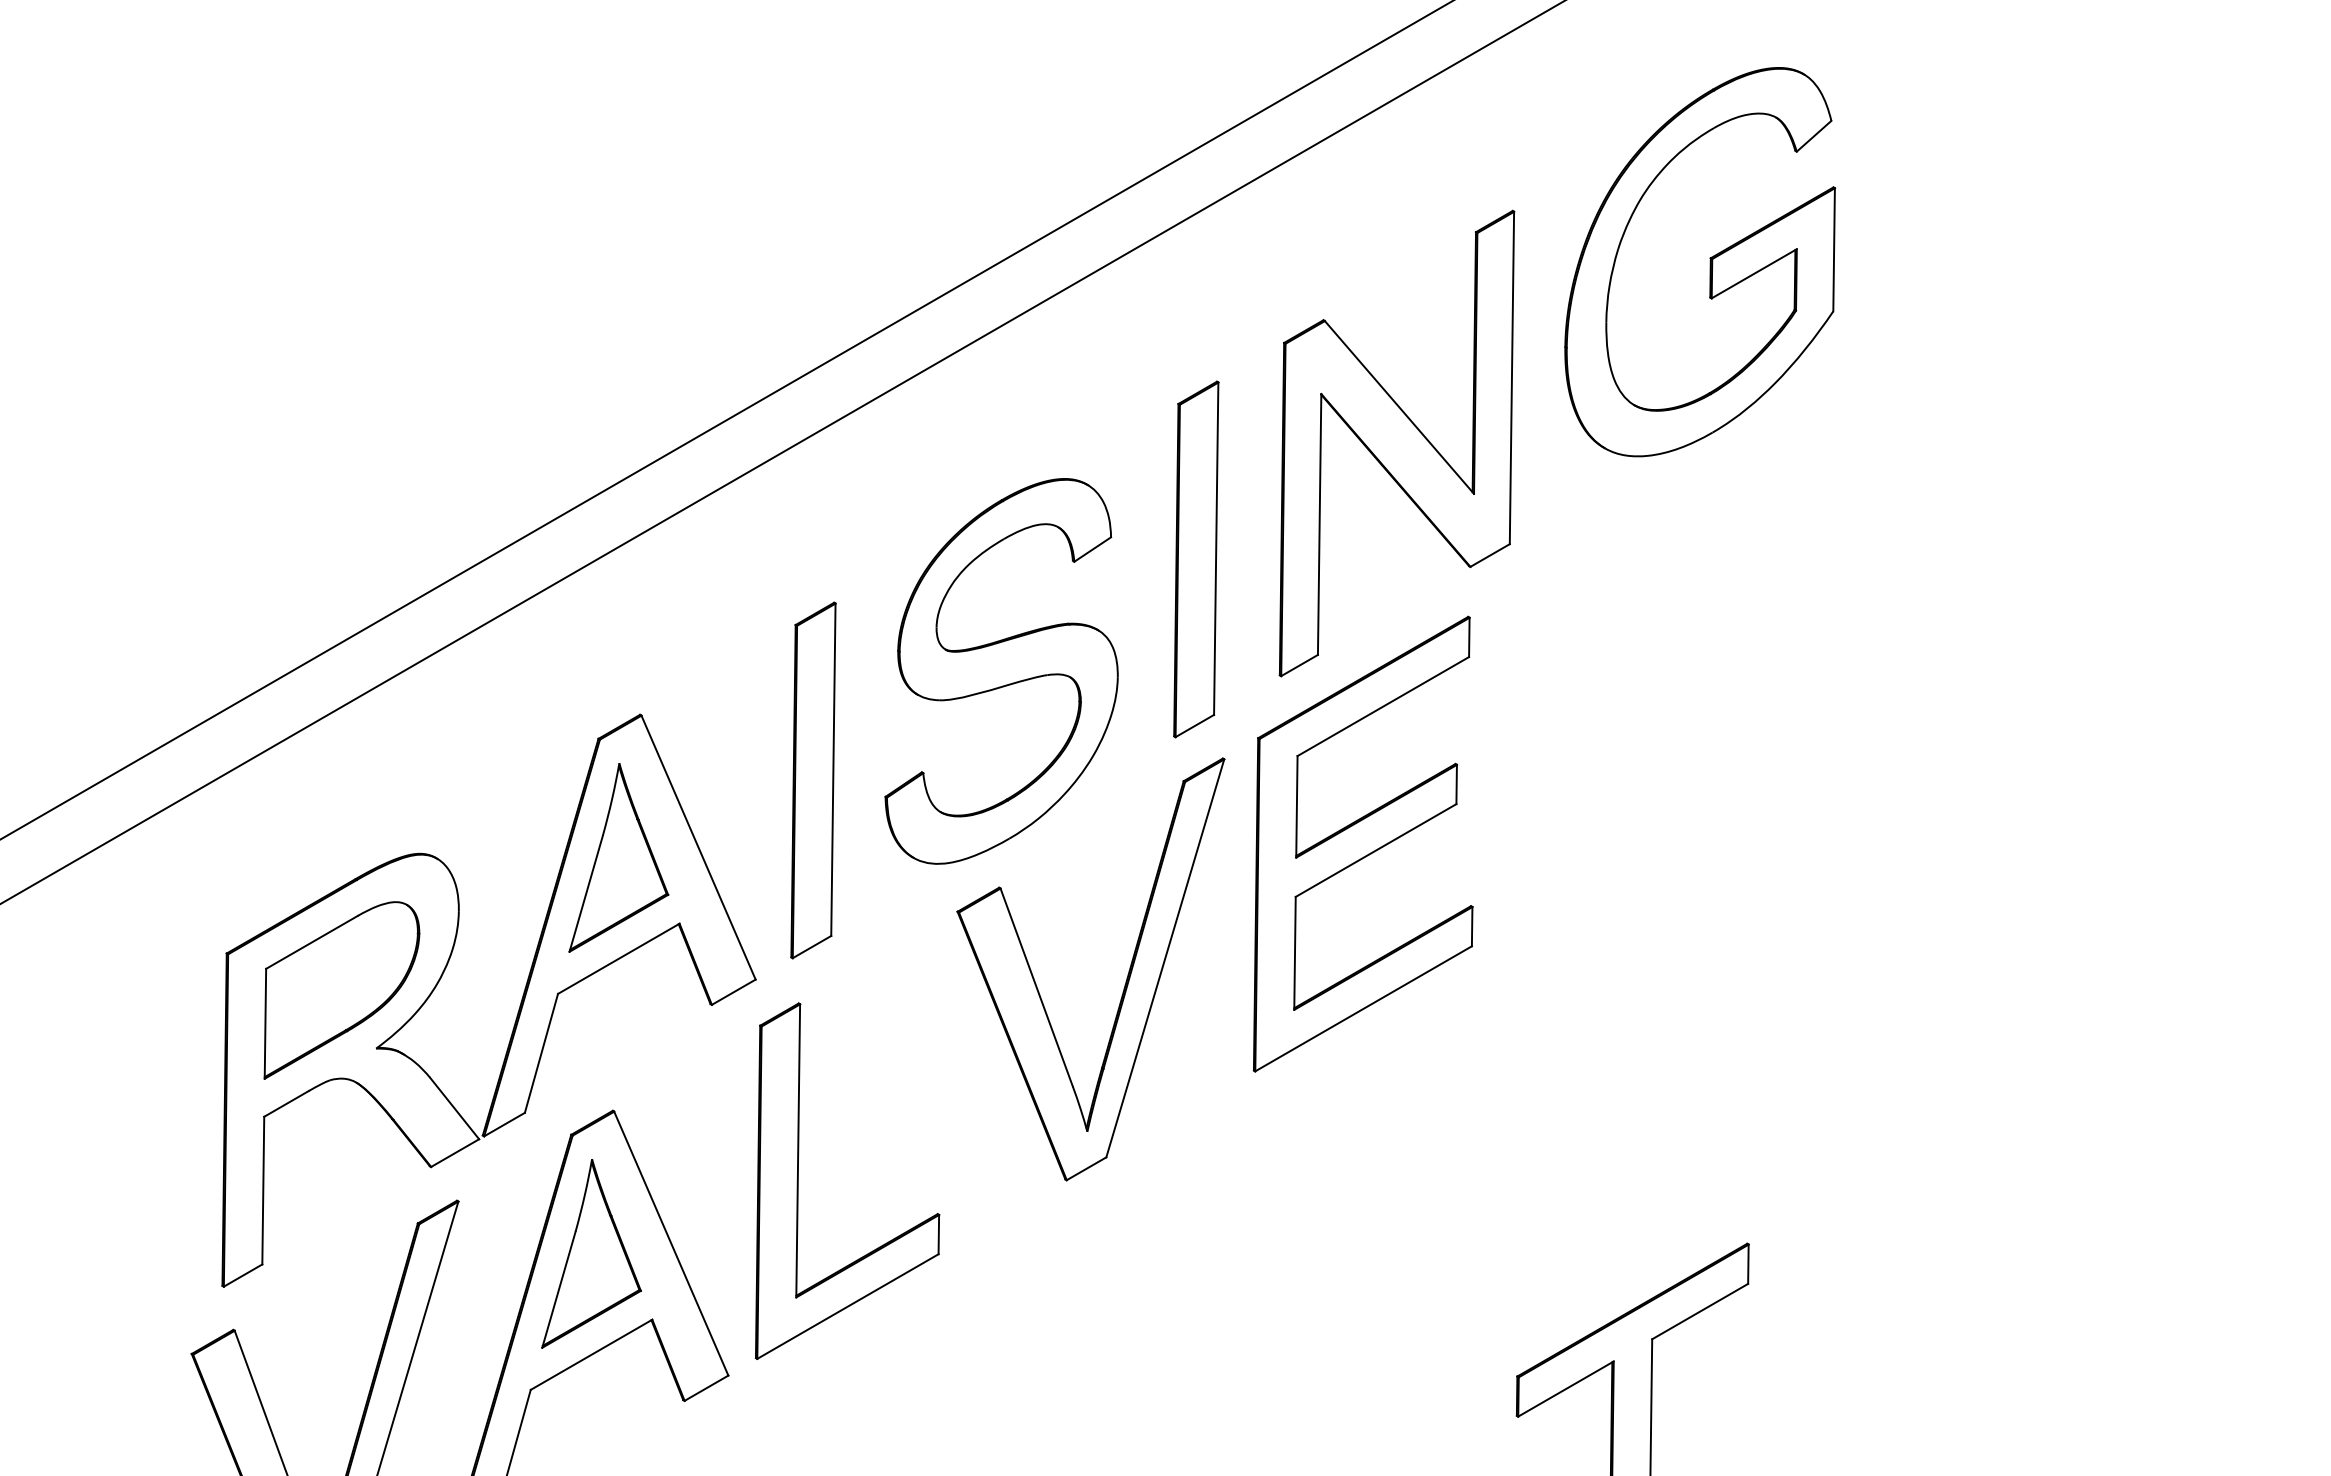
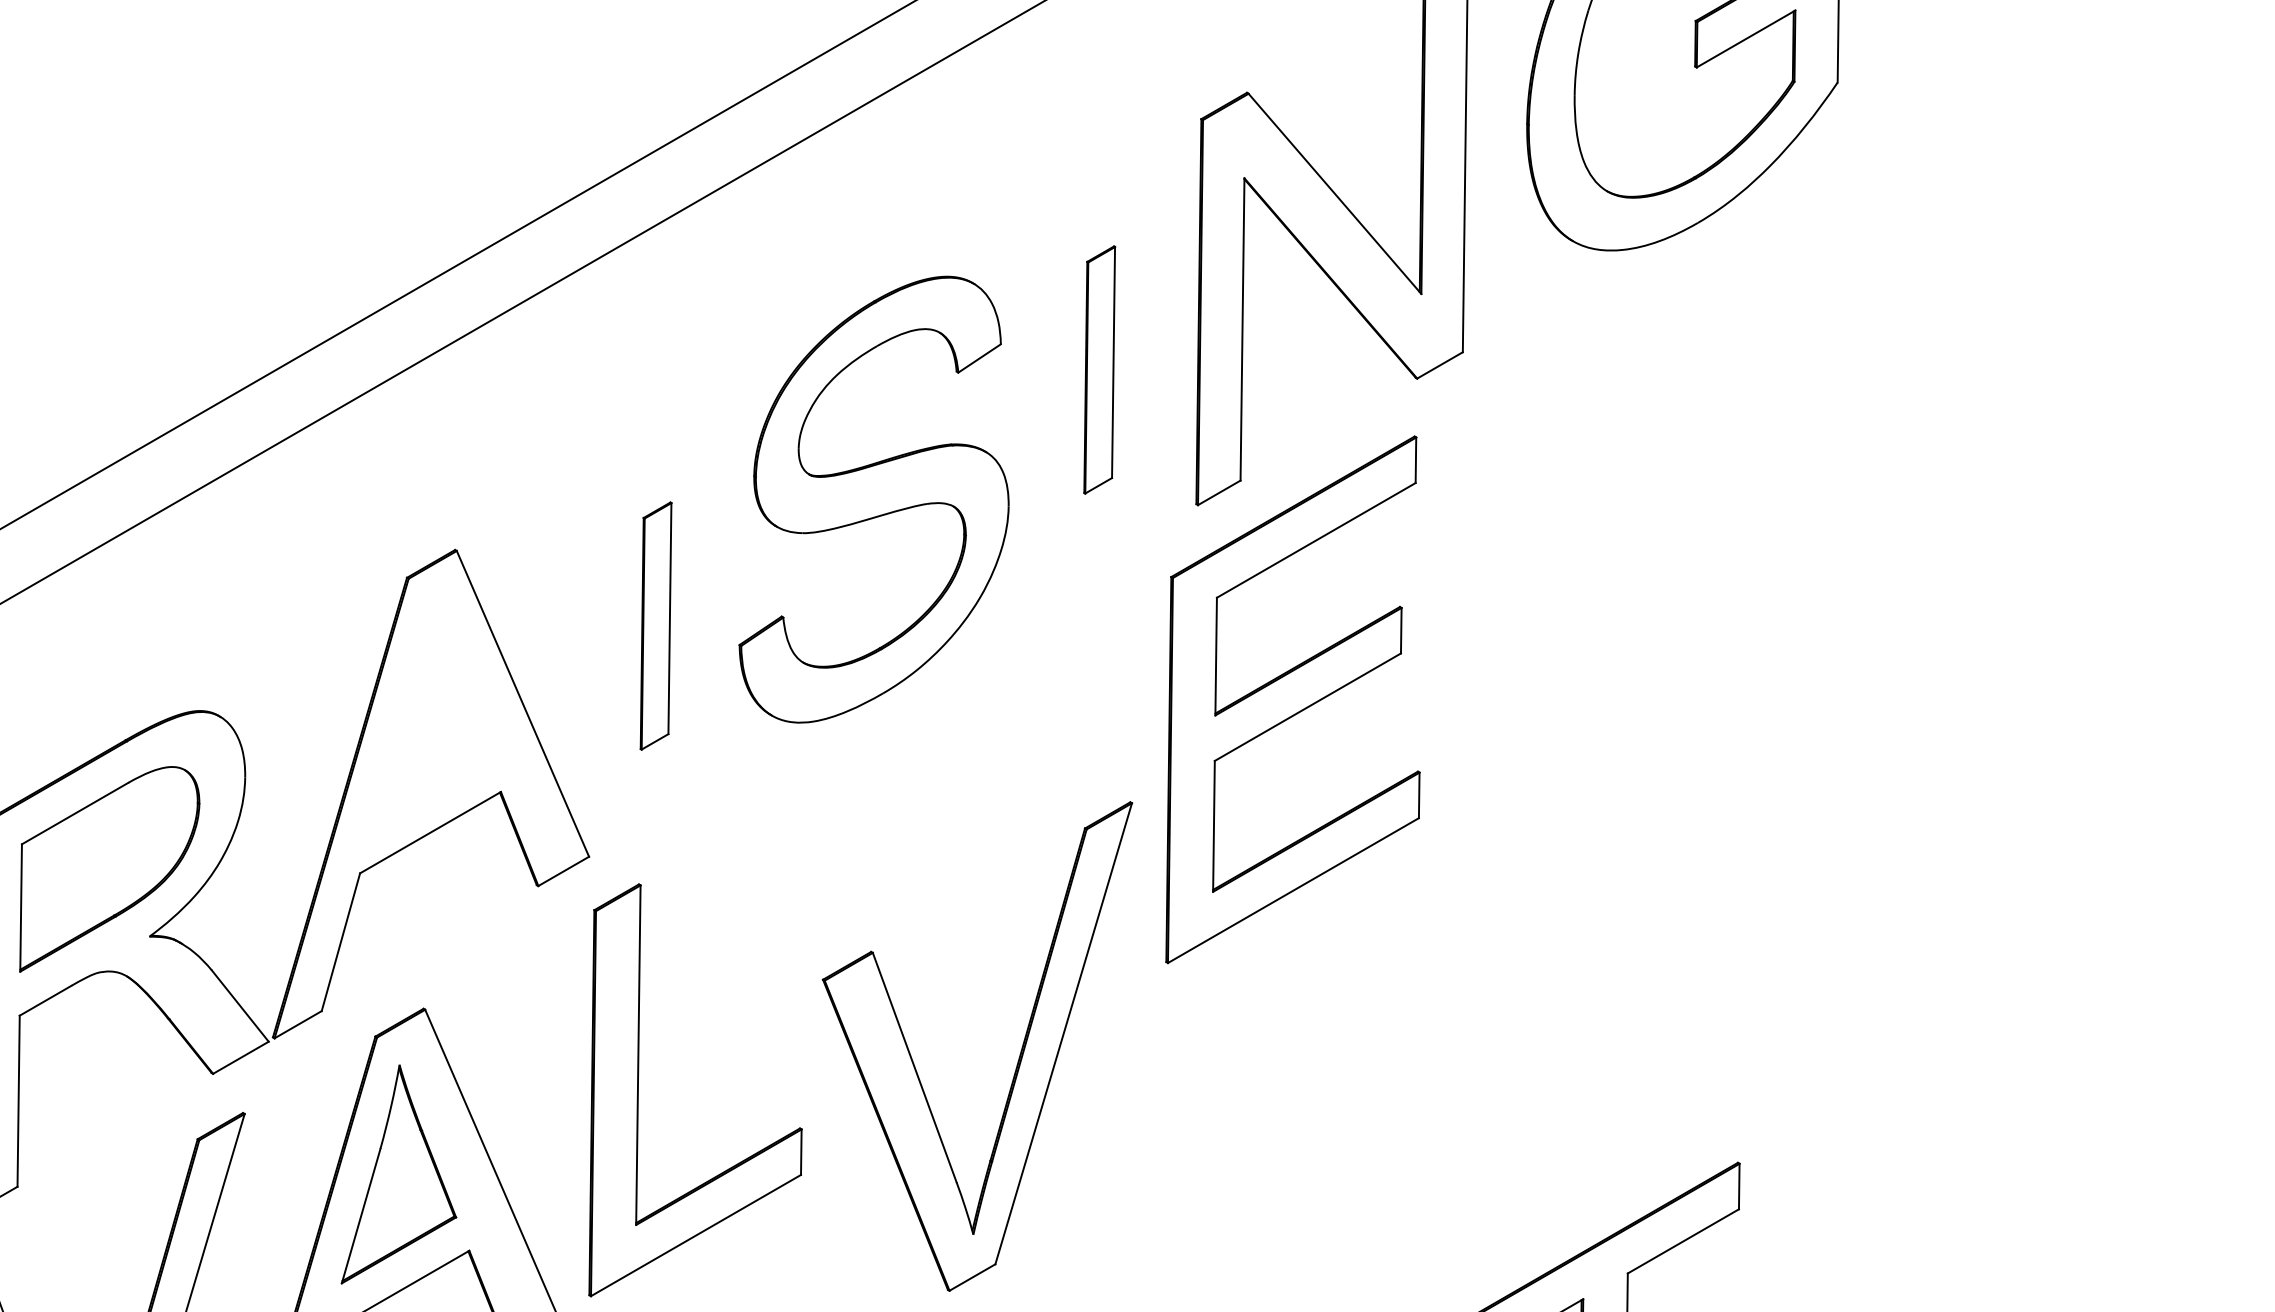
part: (1196, 559) -> (1099, 370), size x0.6
part: (813, 780) -> (656, 626), size x0.6
part: (618, 857) -> (430, 715), removed
part: (1126, 977) -> (1018, 1055), moved

